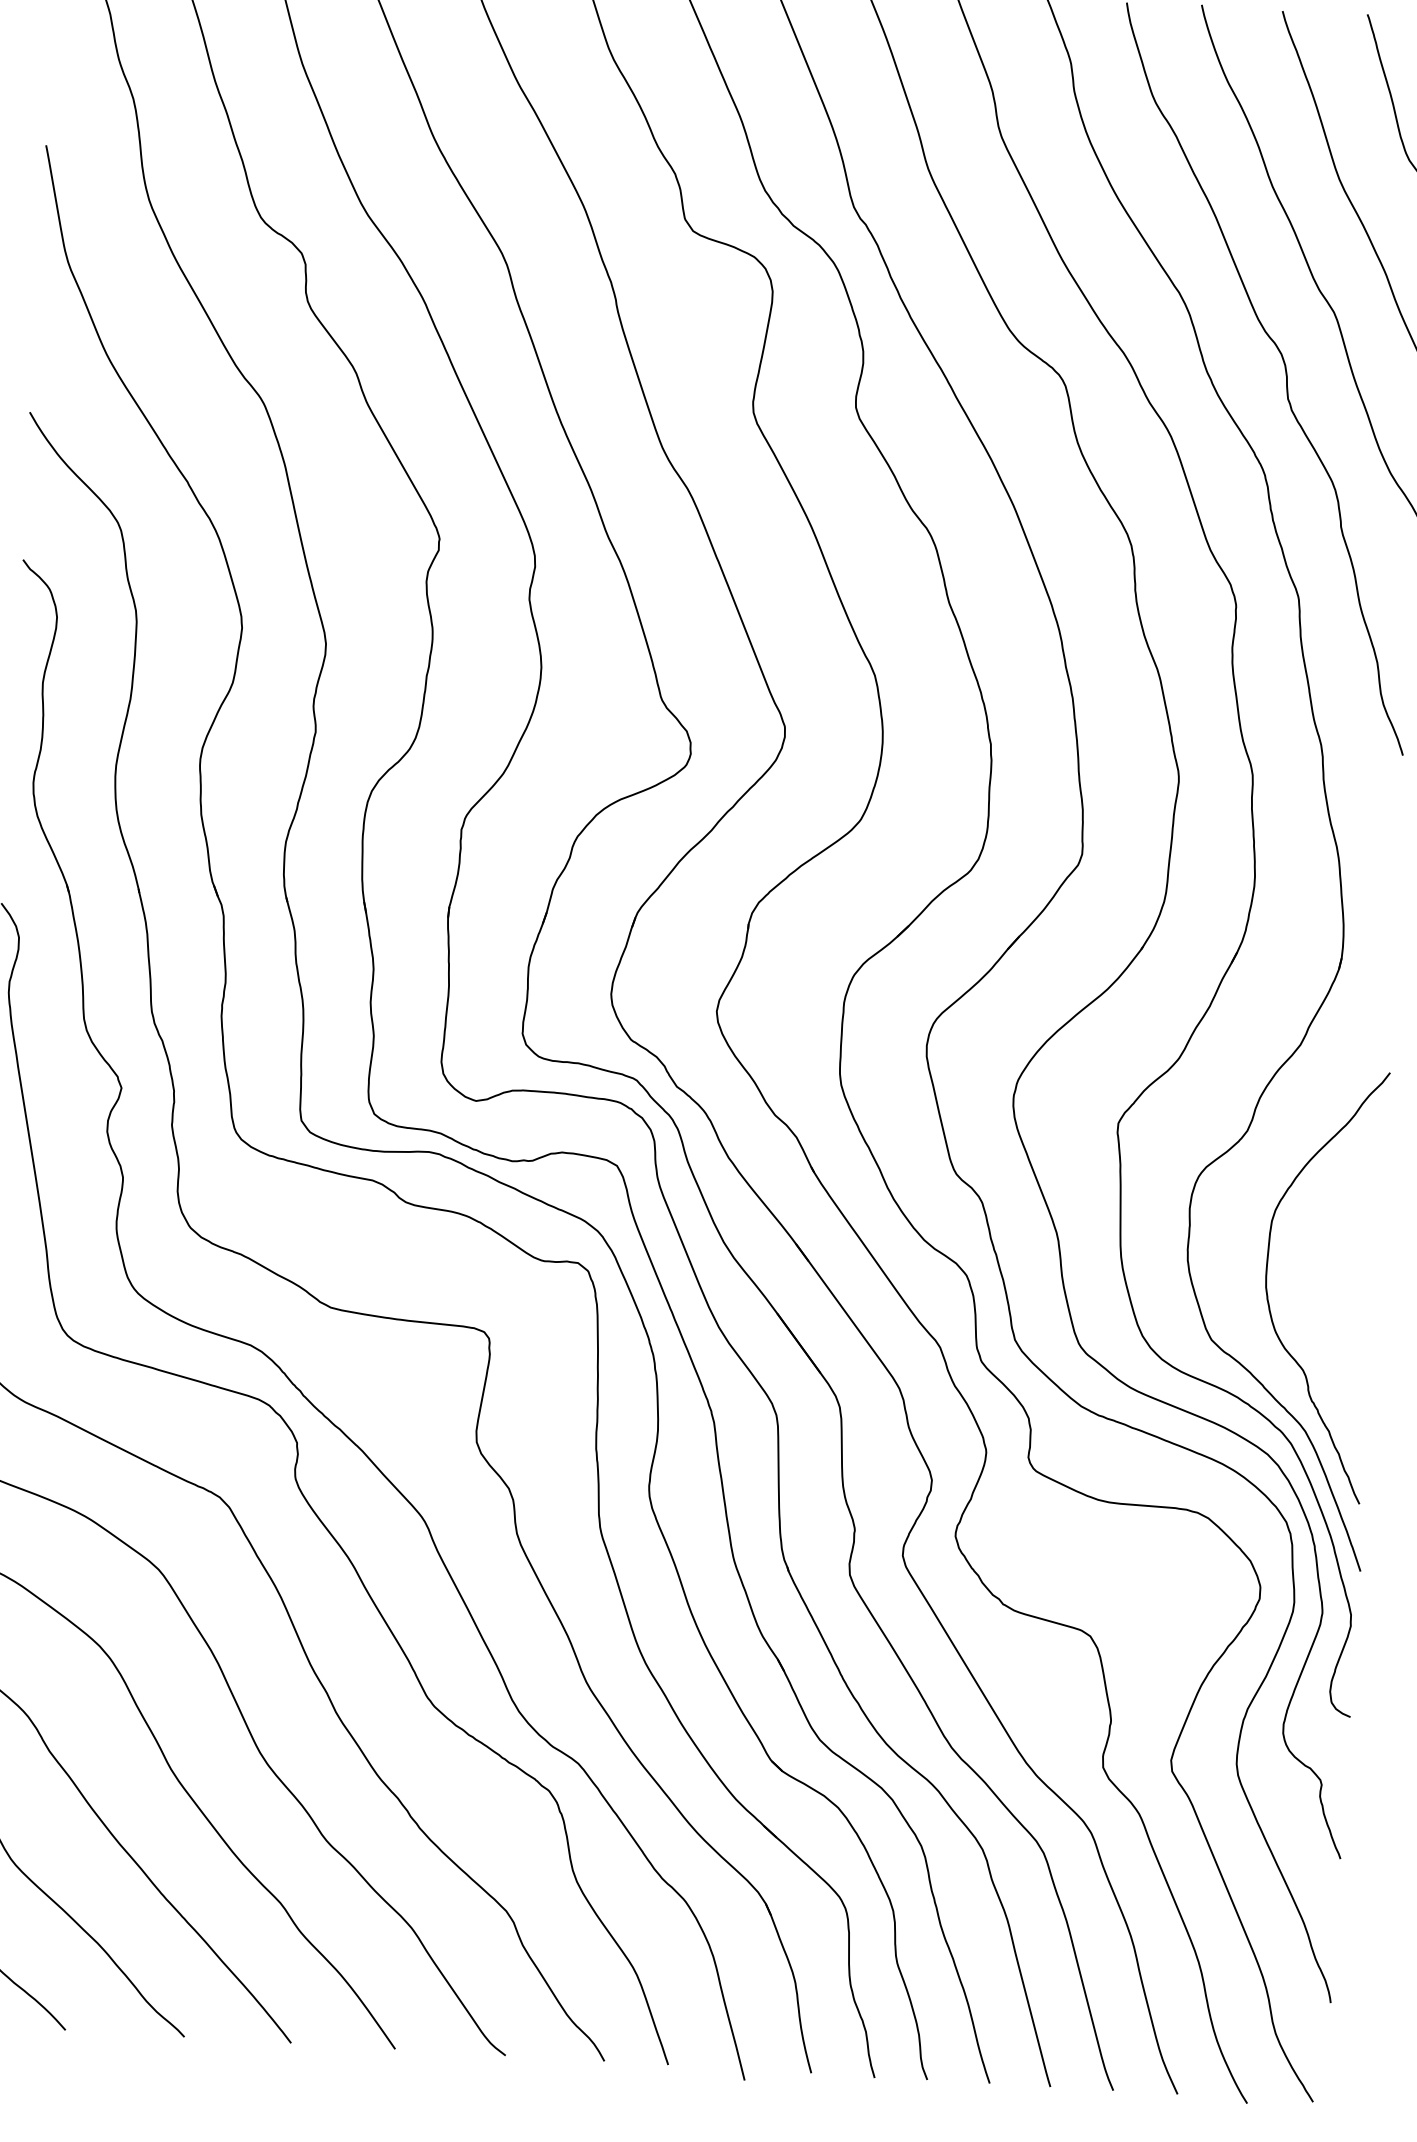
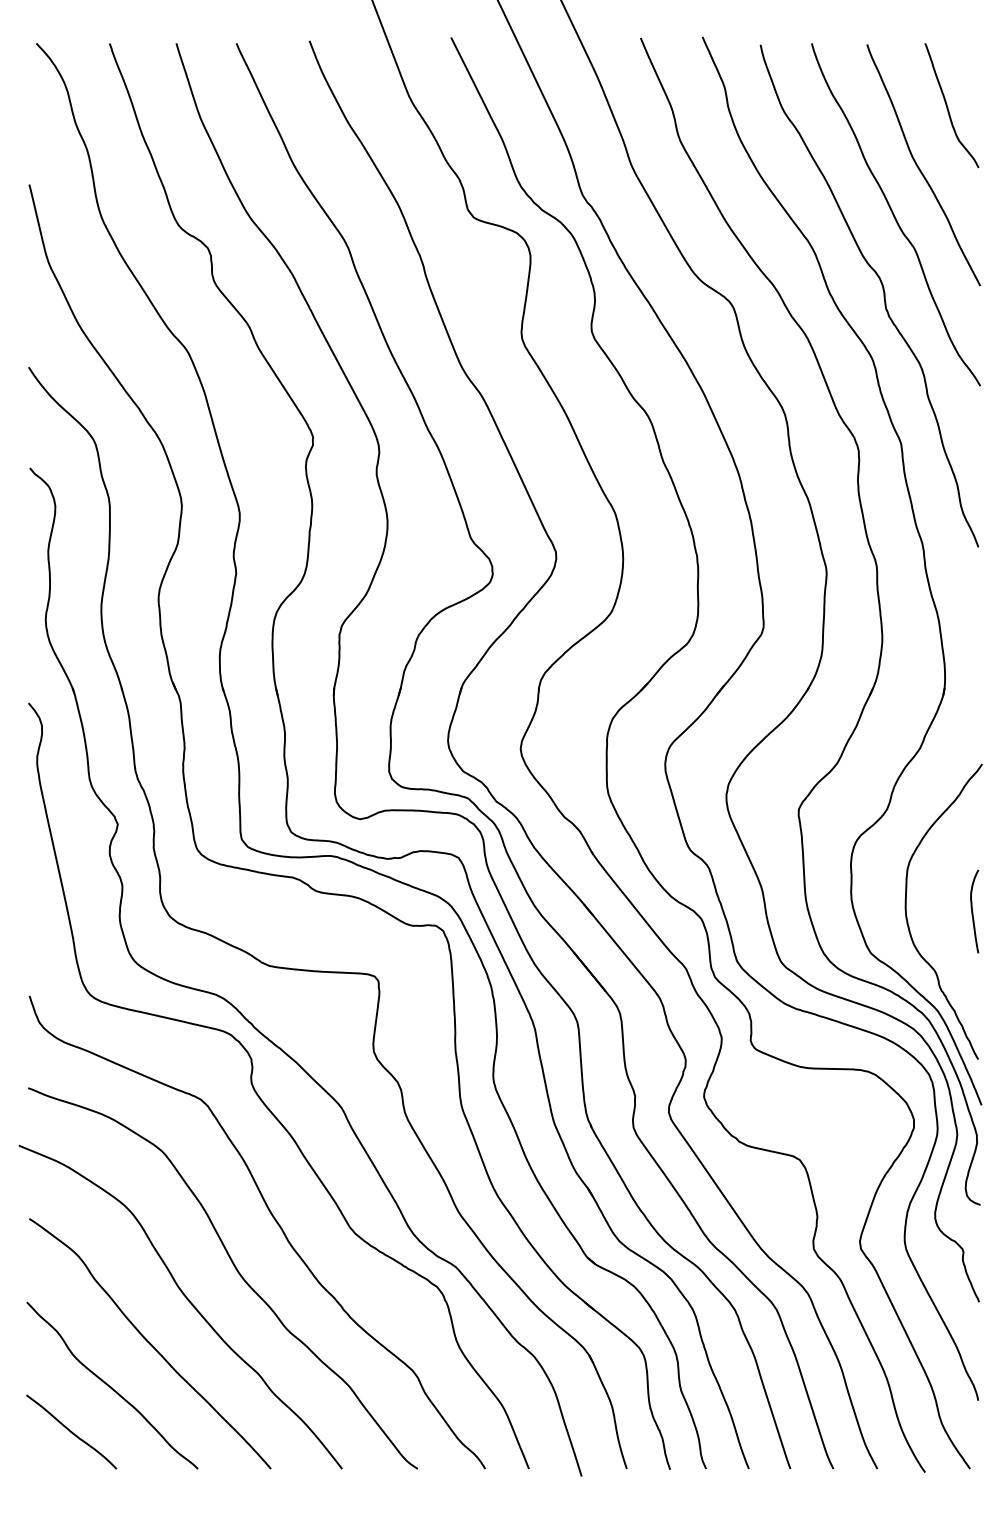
curve: (1365, 1287) -> (973, 911), added

